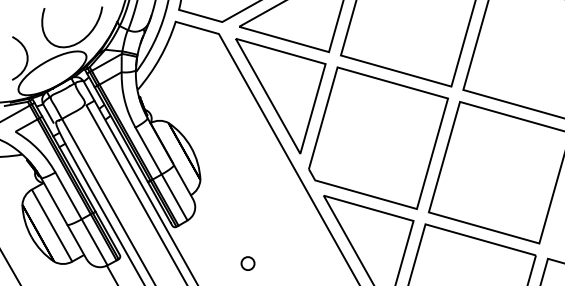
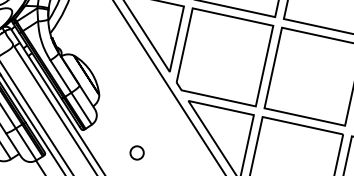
circle: (247, 263) -> (136, 152), size x1.43

